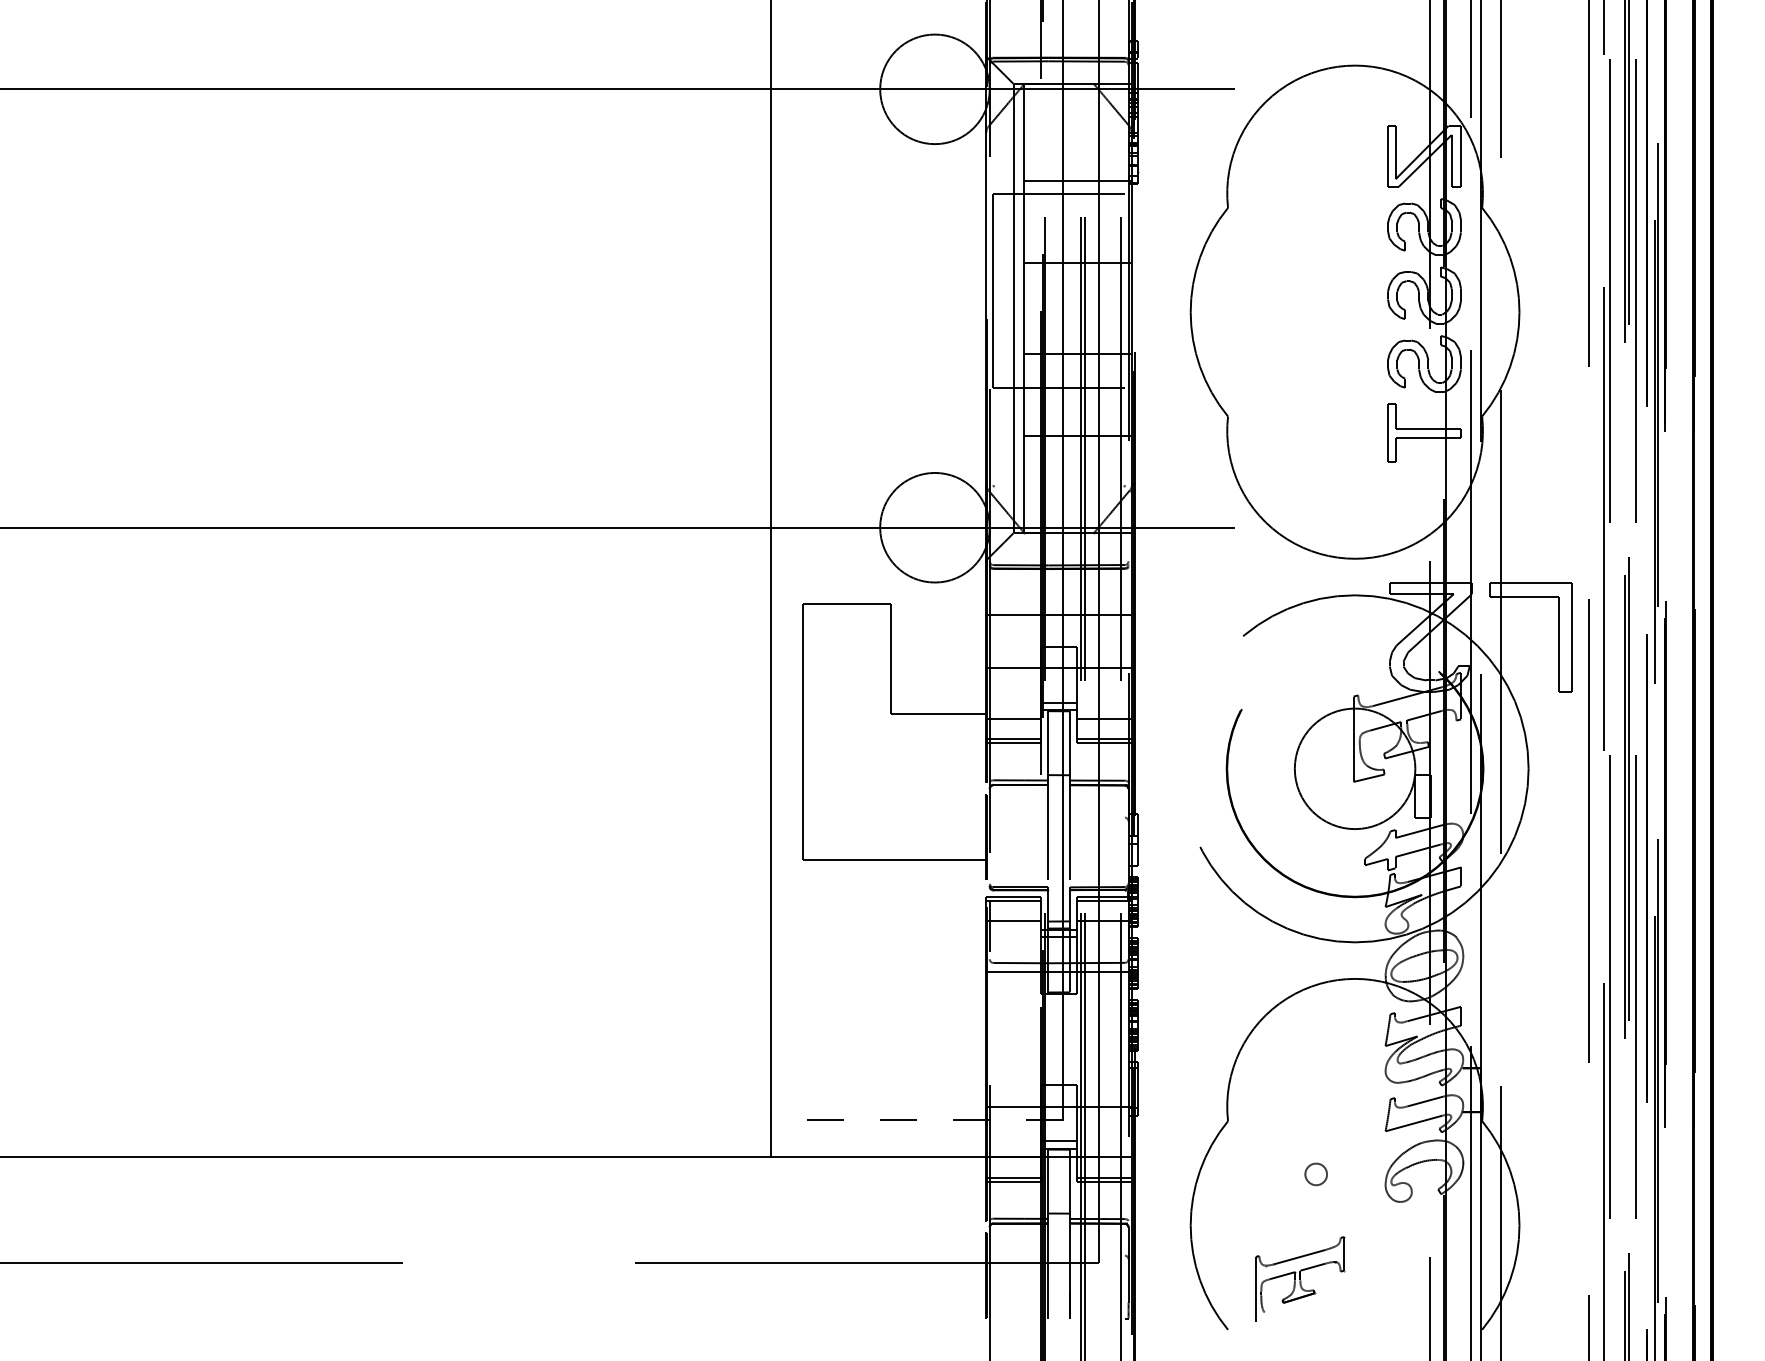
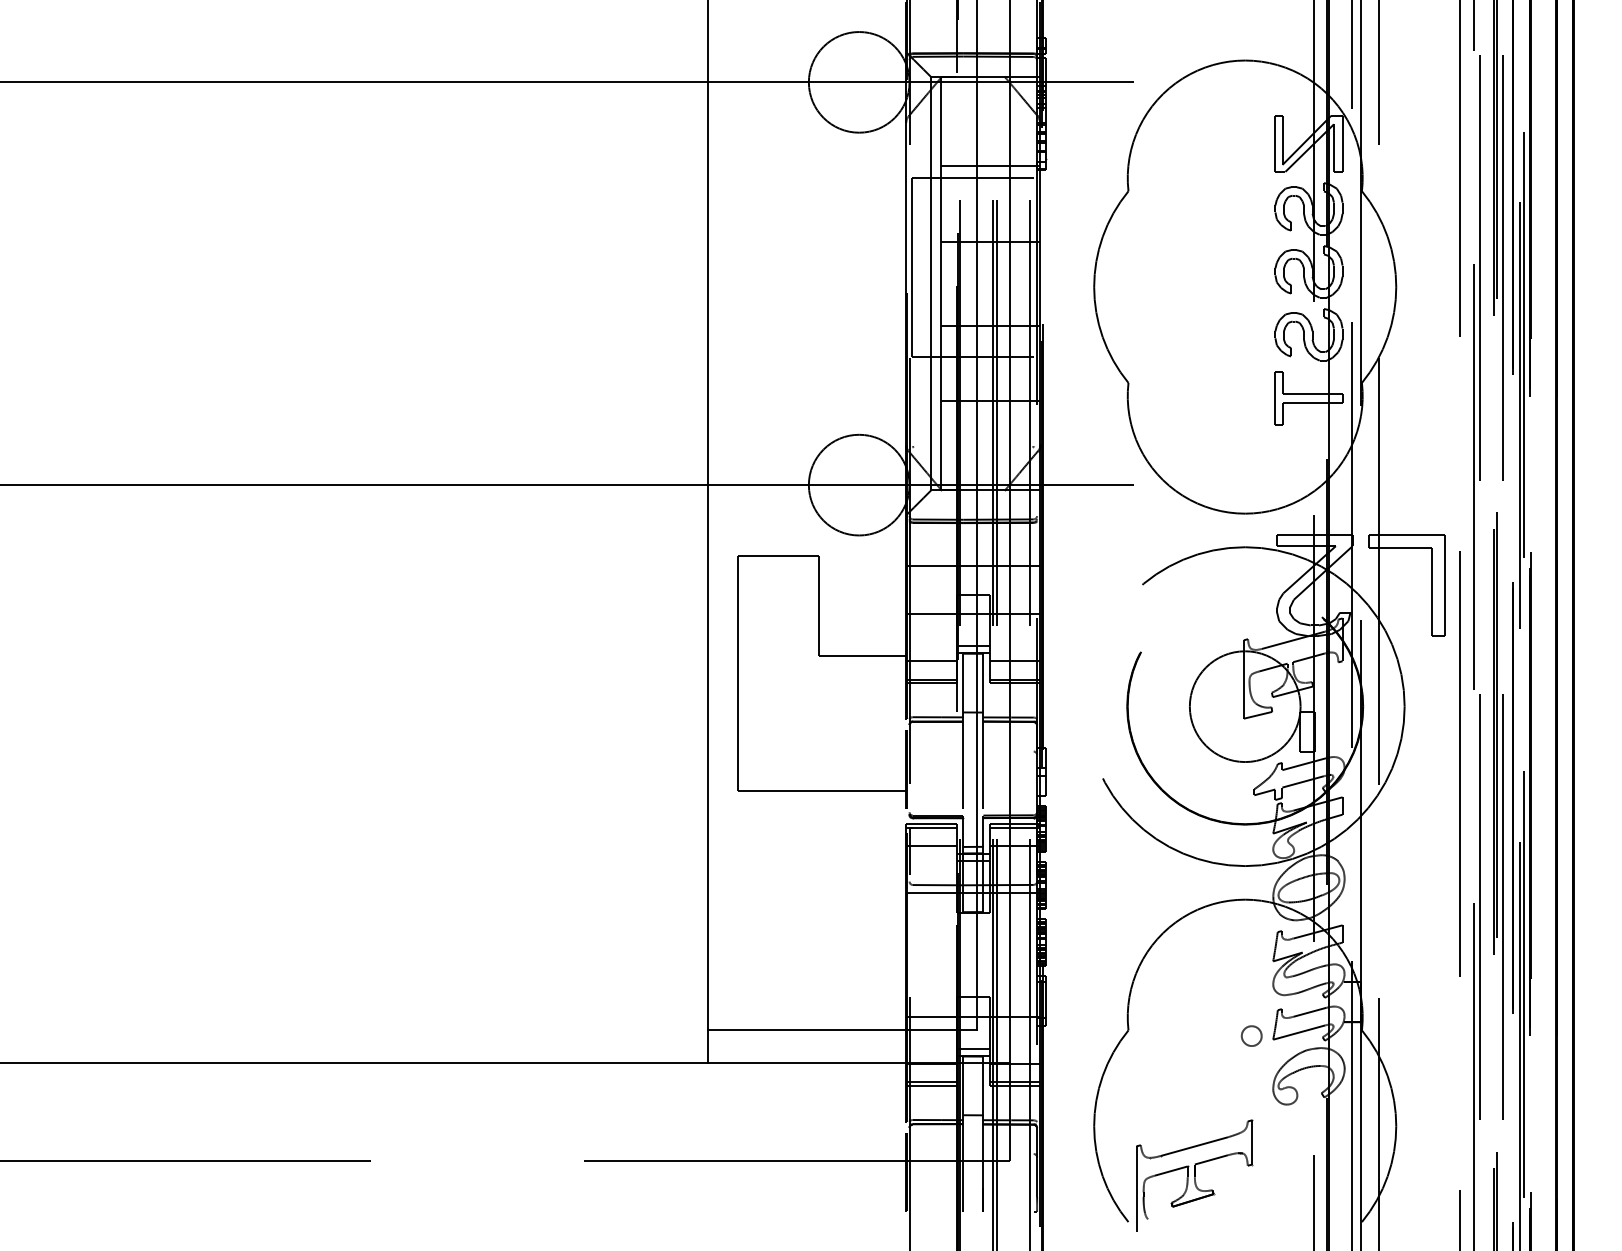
line: (916, 1120) -> (842, 1029), dashed -> solid
part: (1315, 1174) -> (1251, 1036), moved
part: (1300, 1278) -> (1195, 1174), size x1.43

